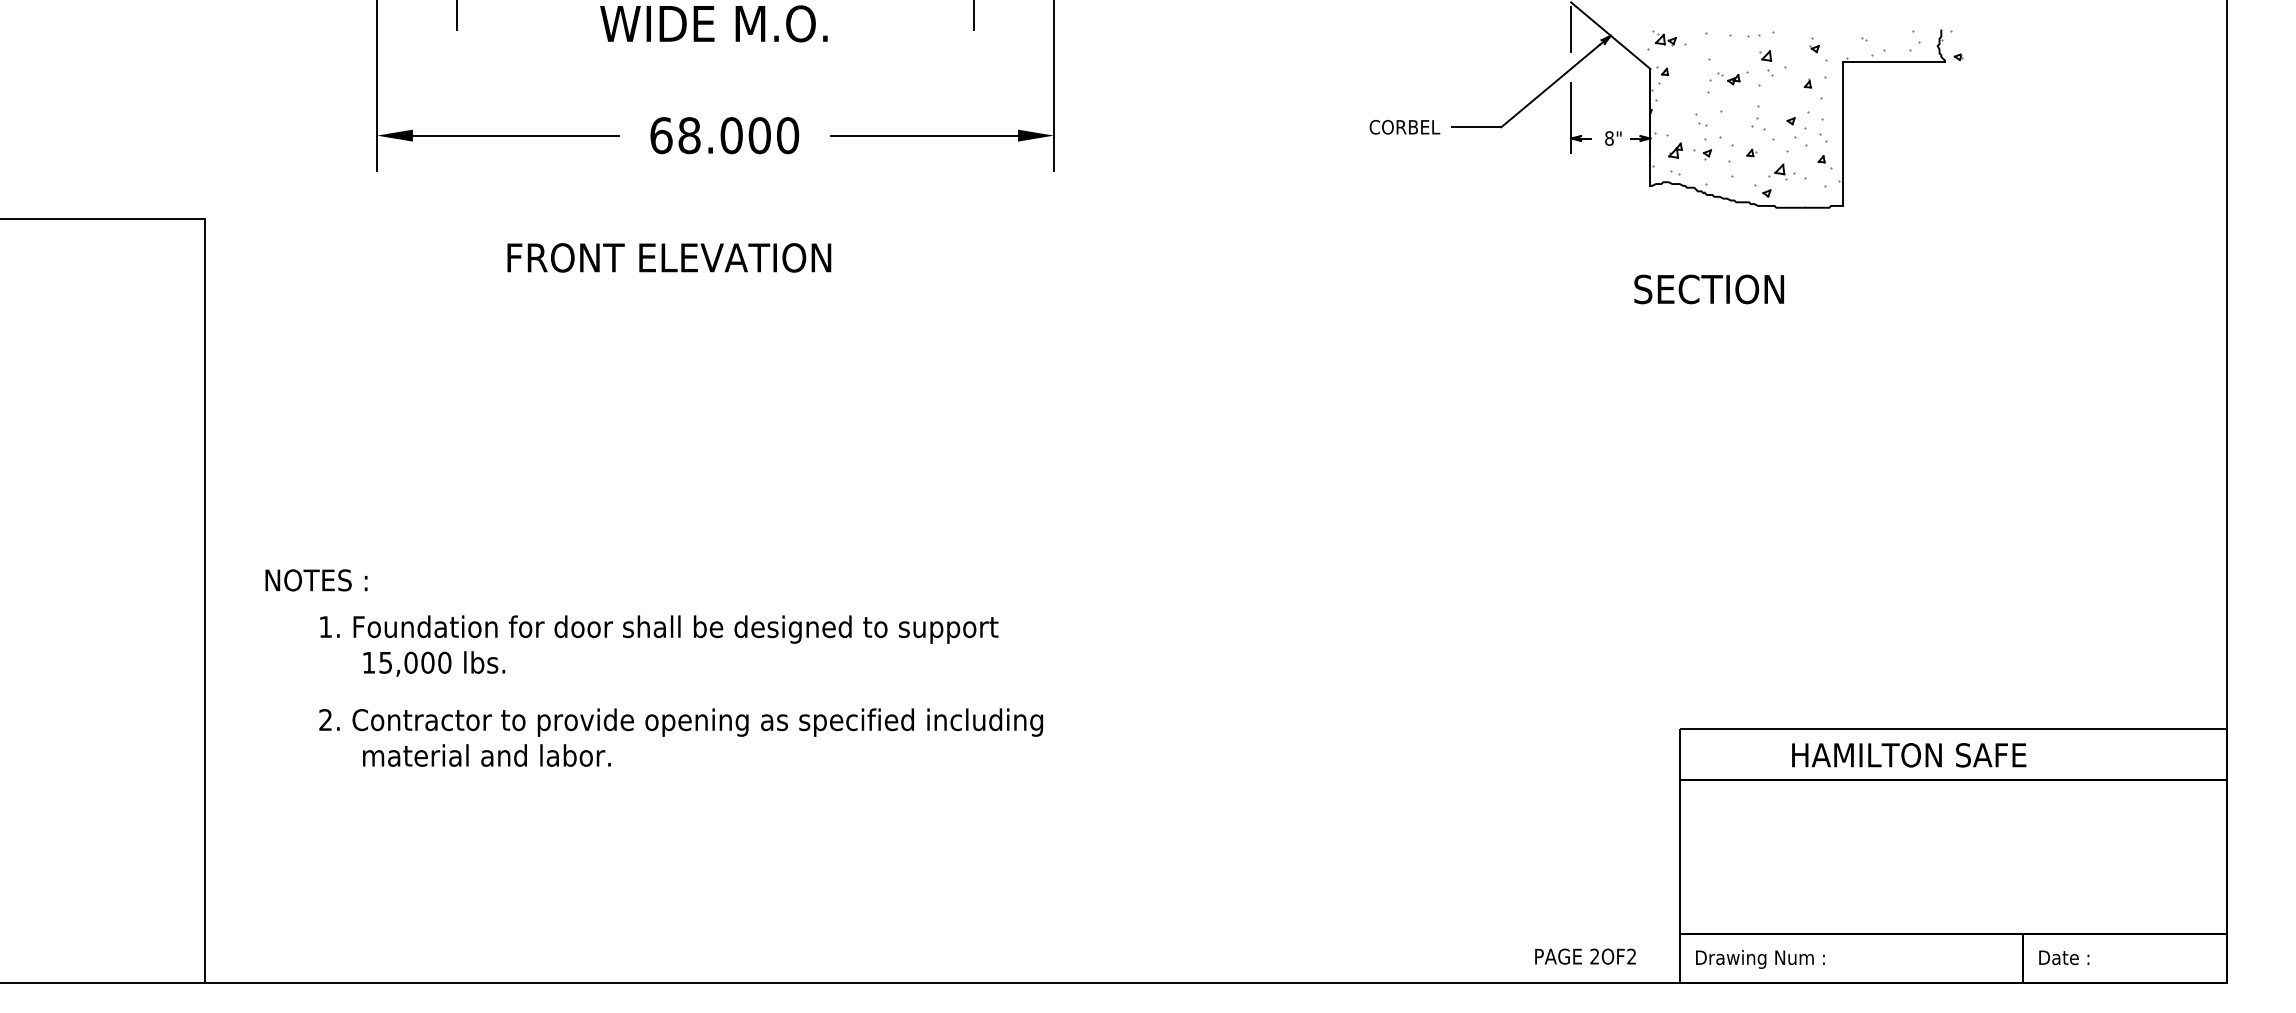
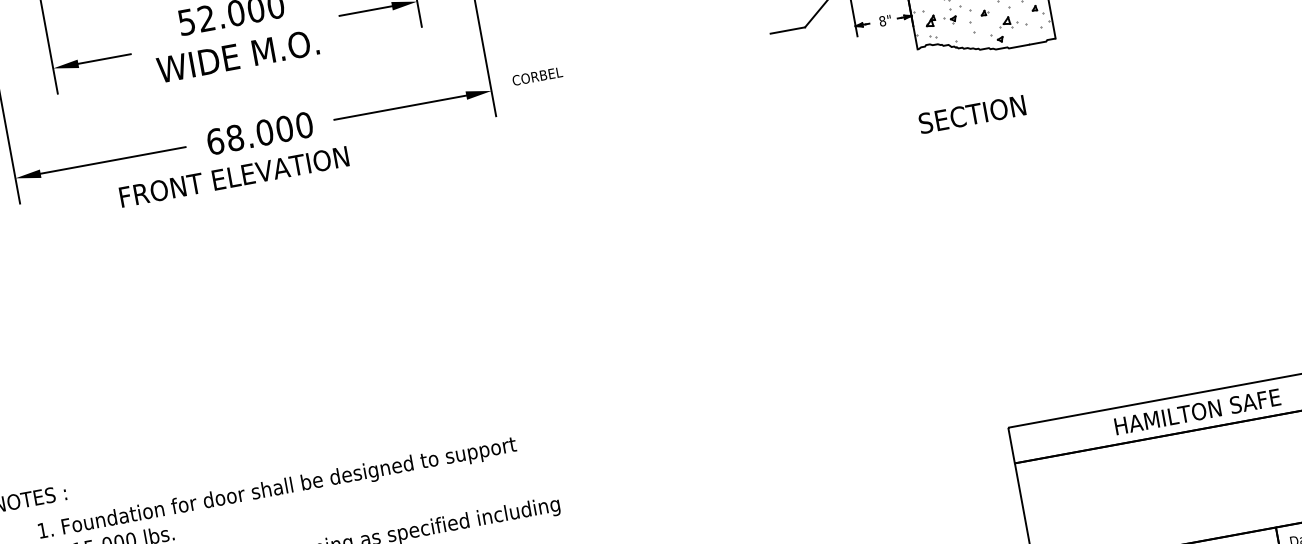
text: (1404, 127) -> (537, 76), moved
text: (669, 257) -> (234, 176), moved
text: (1909, 755) -> (1197, 411), moved

